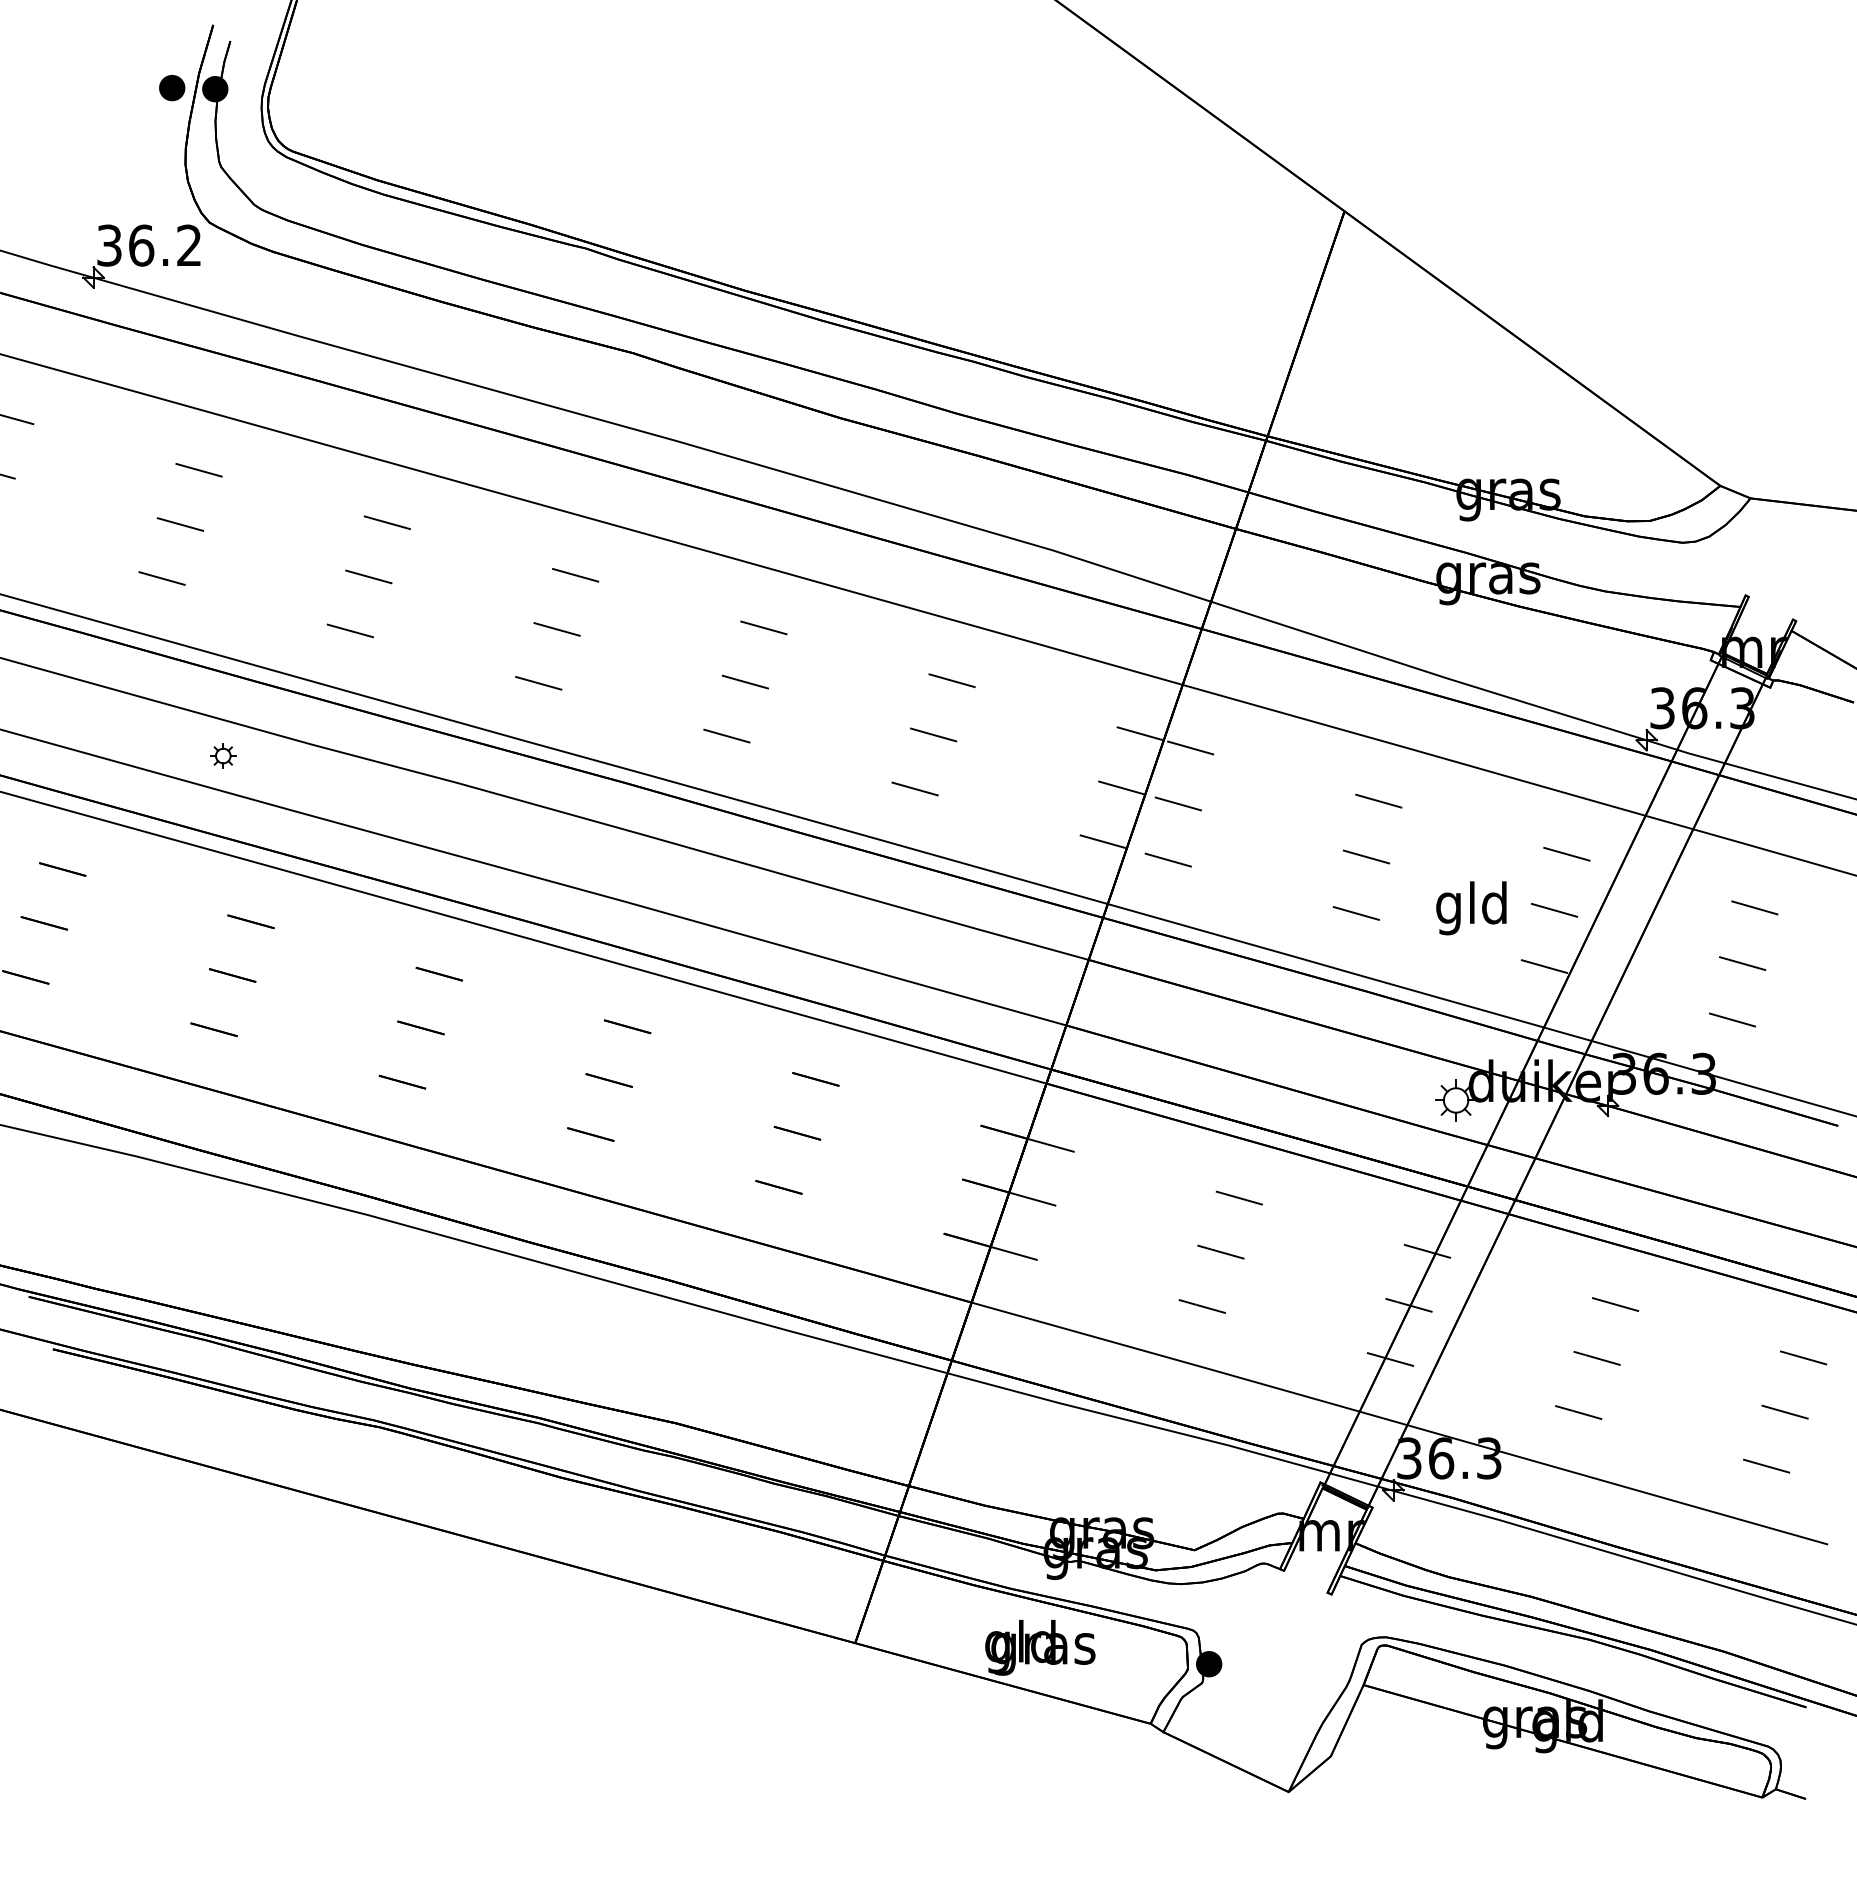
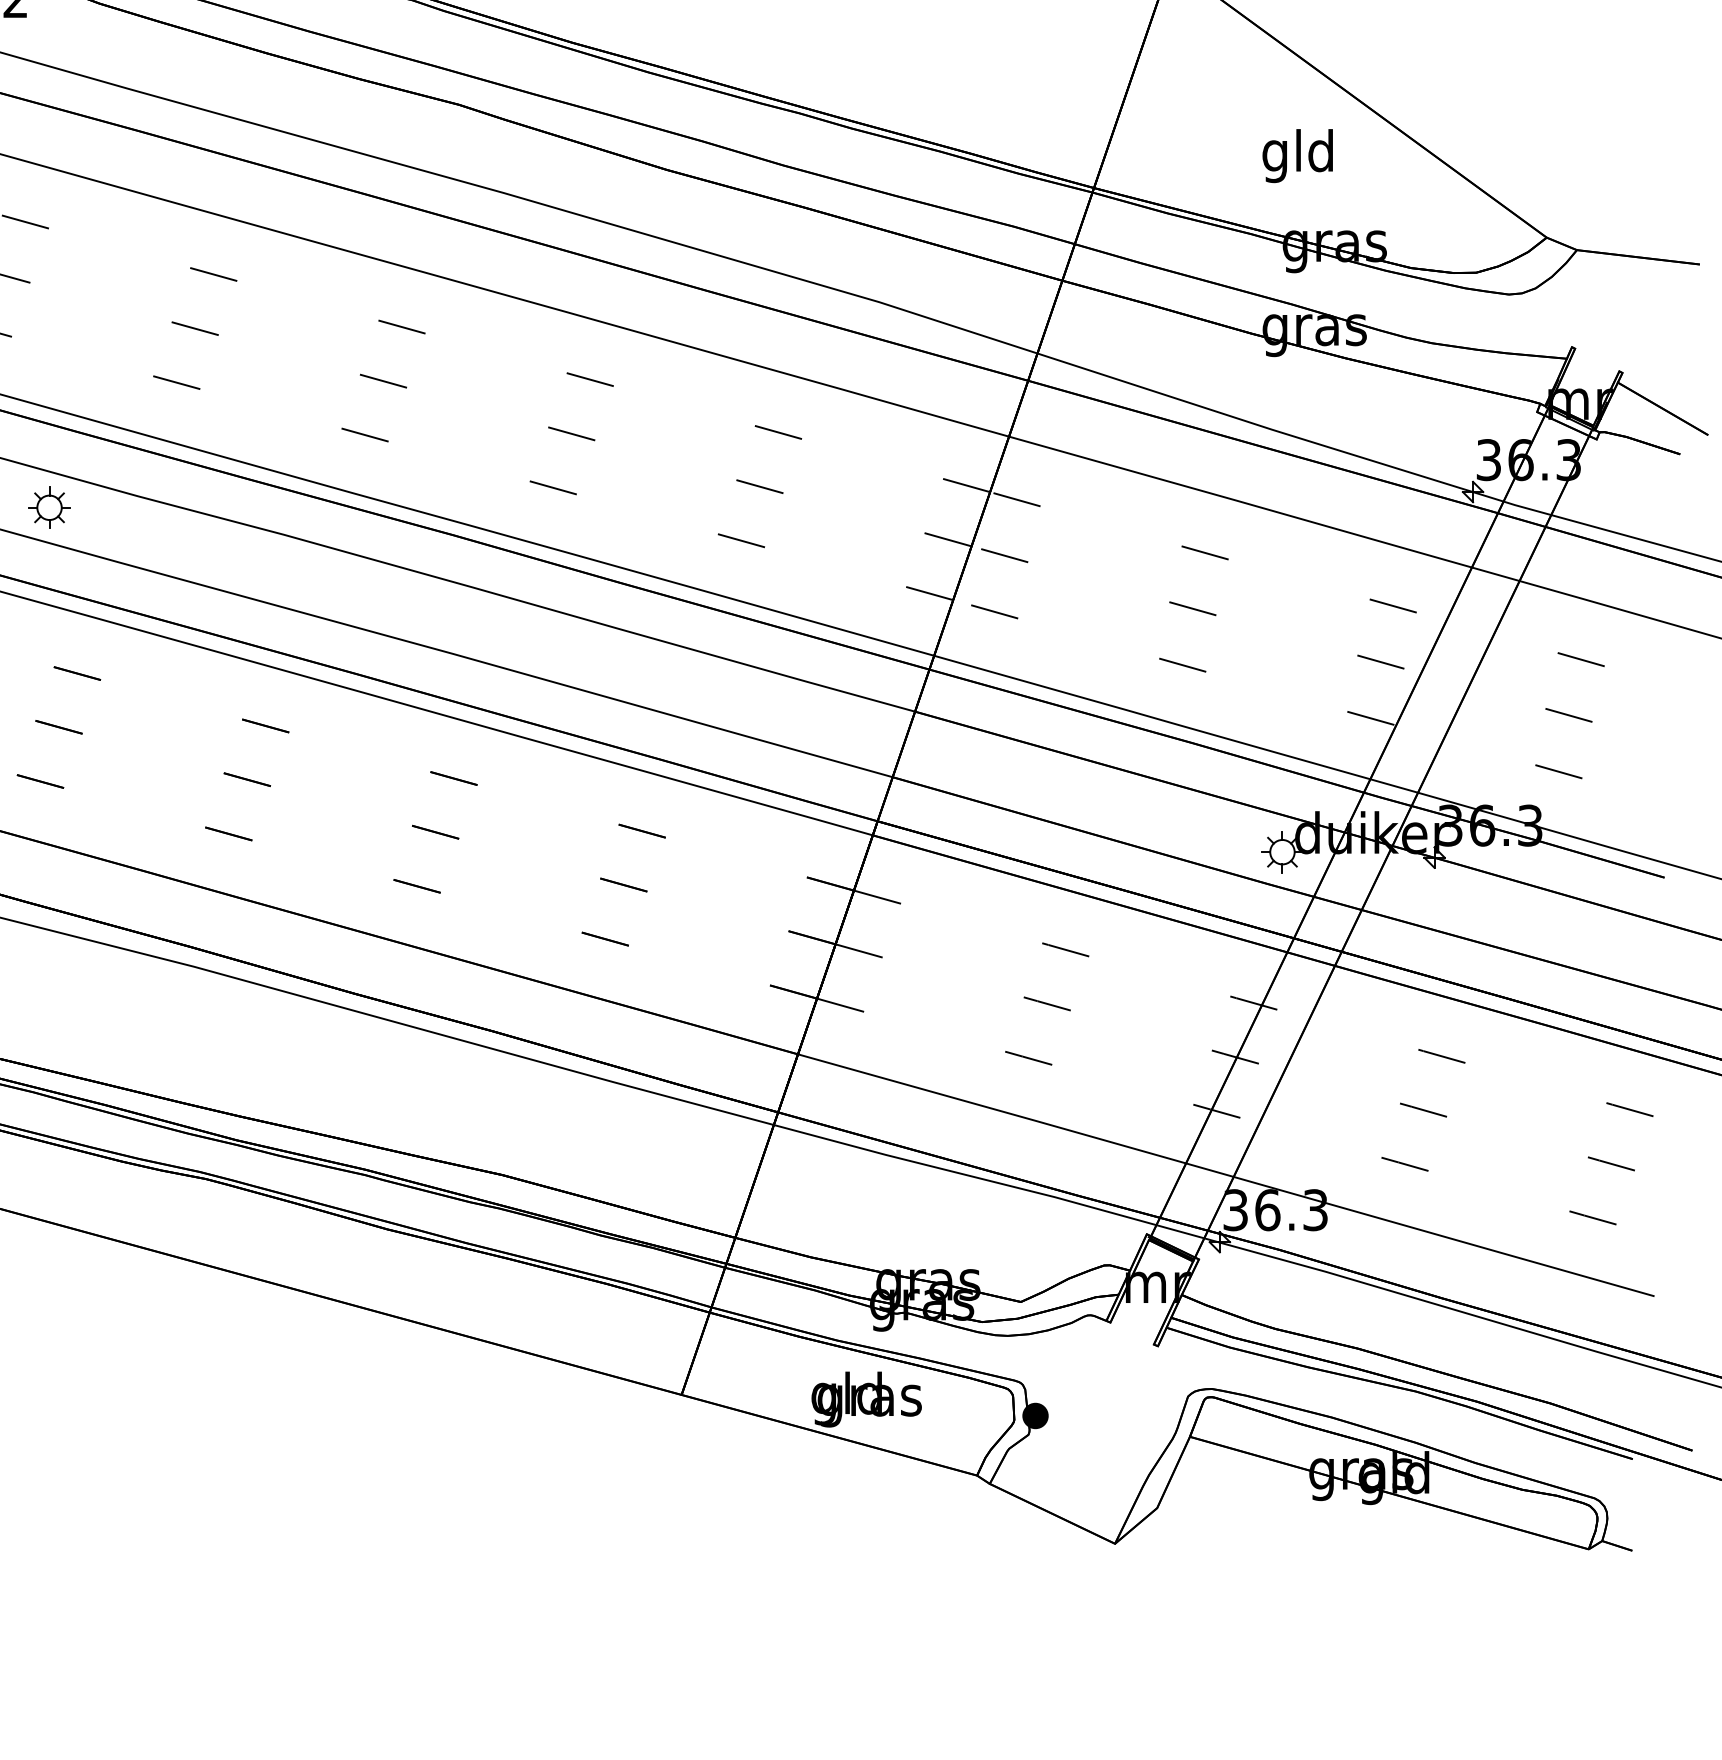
part: (223, 755) -> (49, 507), size x1.67
text: (1471, 908) -> (1297, 156), moved

